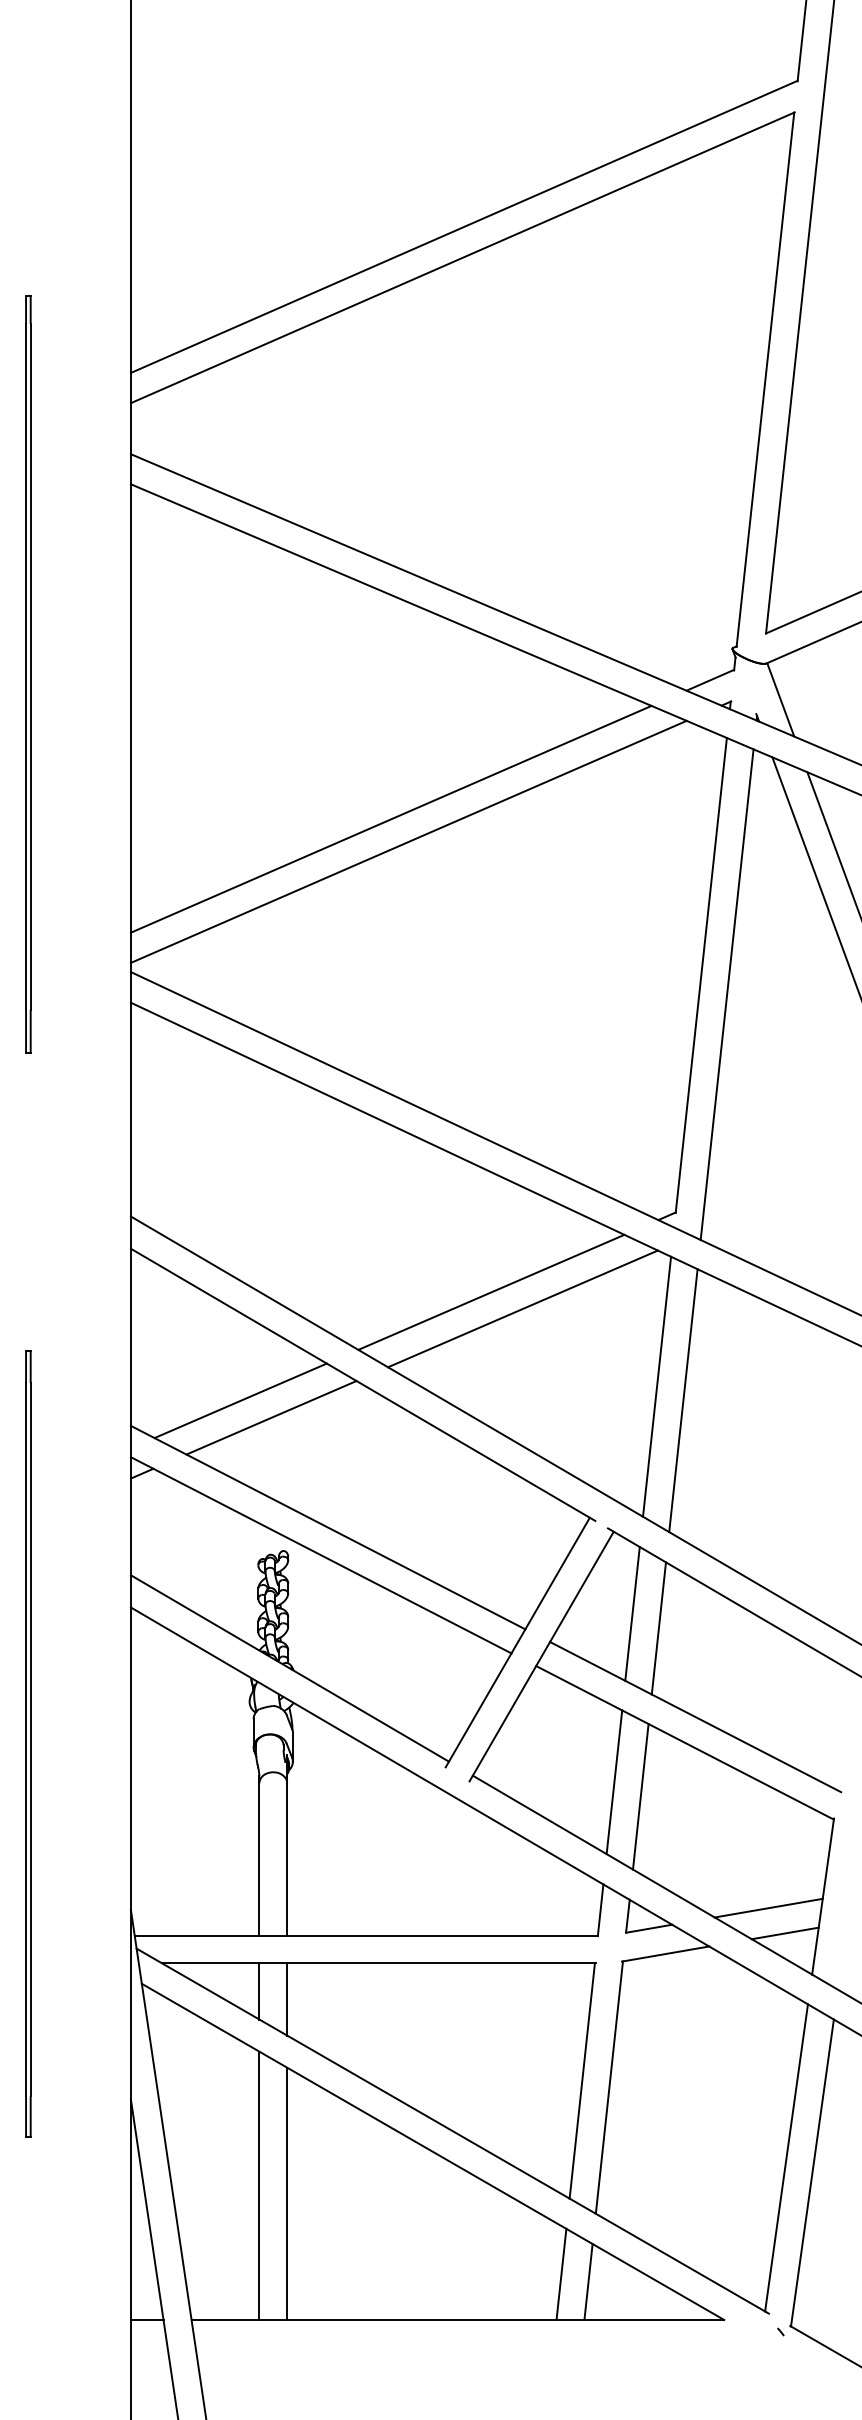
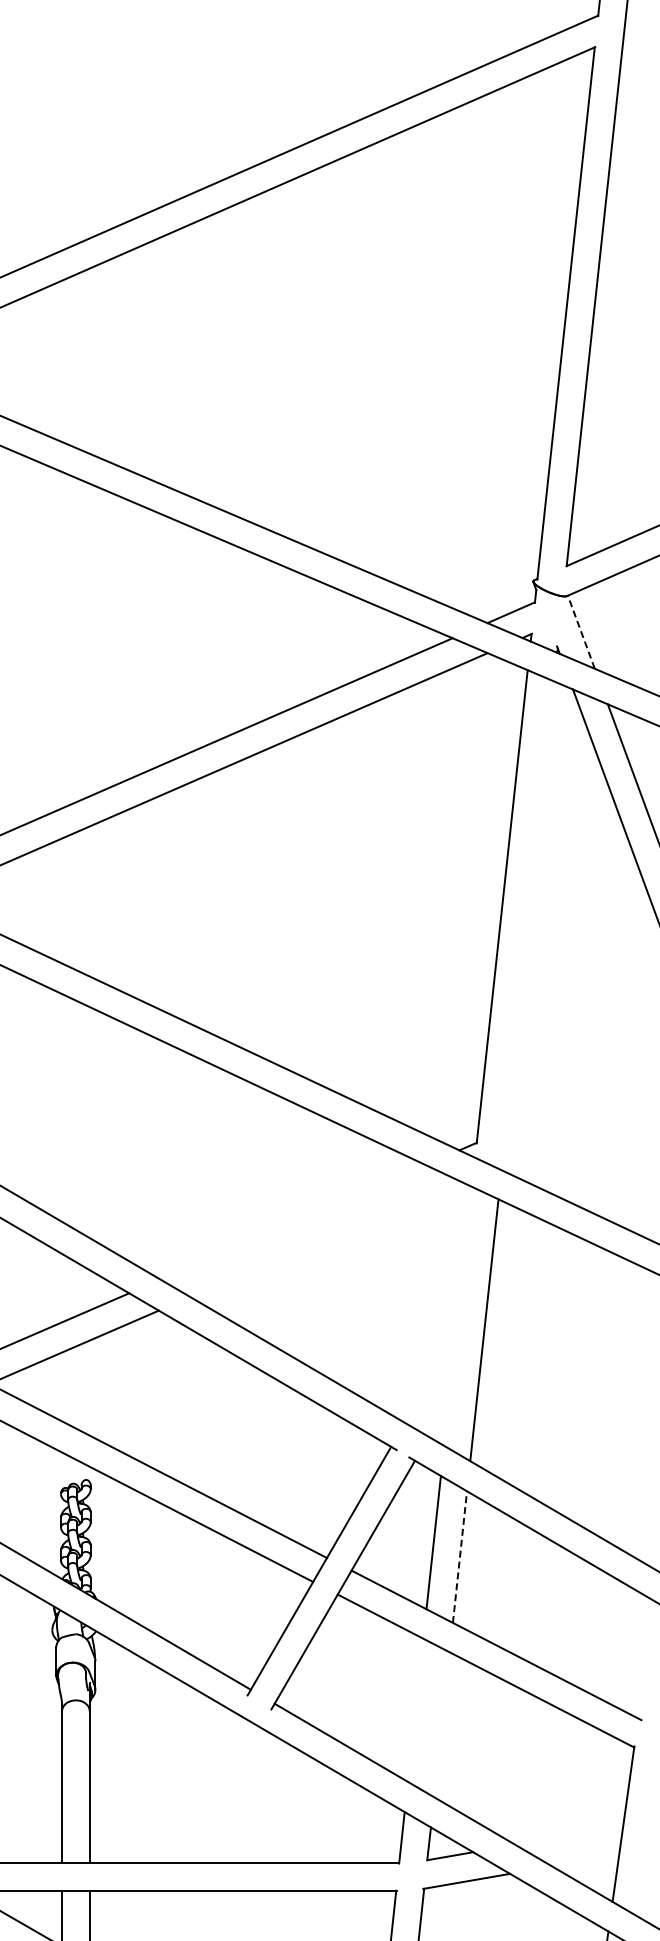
line: (780, 699) -> (581, 631), solid -> dashed
line: (726, 994) -> (527, 925), removed
line: (491, 1291) -> (293, 1221), removed
line: (522, 1308) -> (324, 1238), removed
line: (657, 1386) -> (458, 1316), removed
line: (658, 1628) -> (459, 1557), solid -> dashed
line: (614, 1782) -> (415, 1710), removed
line: (640, 1796) -> (441, 1724), removed
line: (768, 1907) -> (569, 1835), removed
line: (784, 1933) -> (585, 1860), removed

